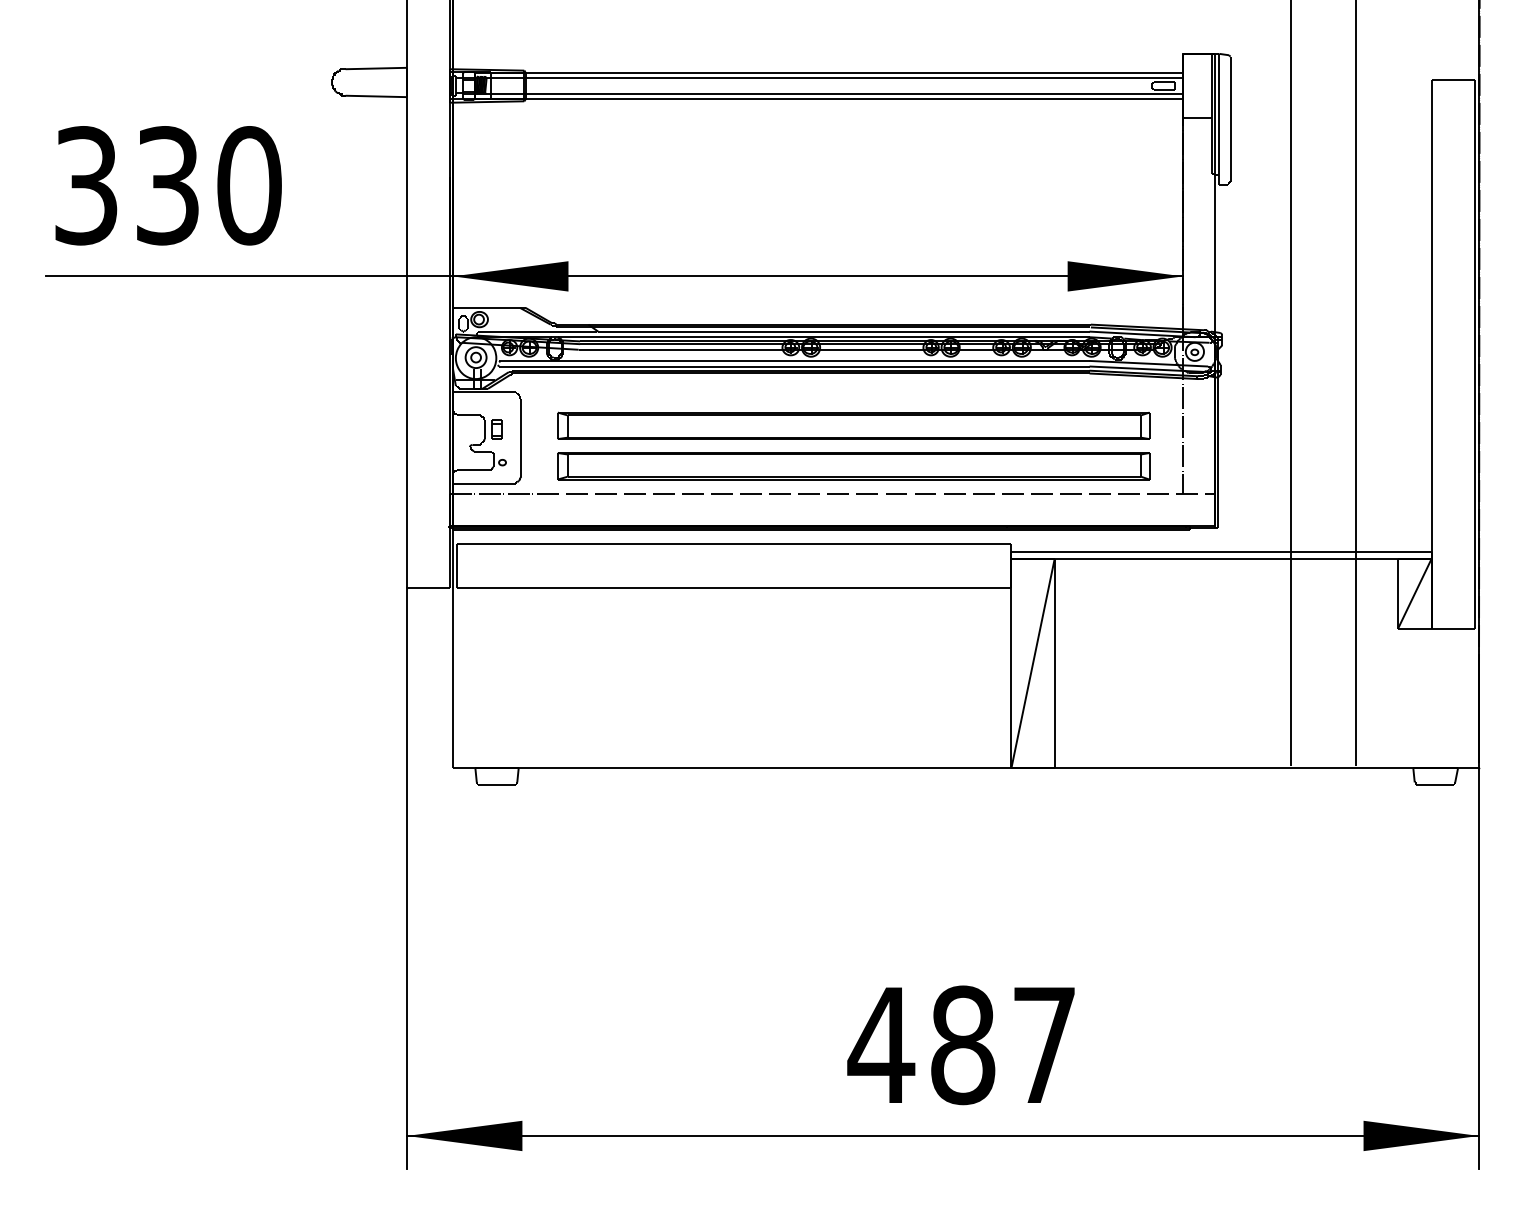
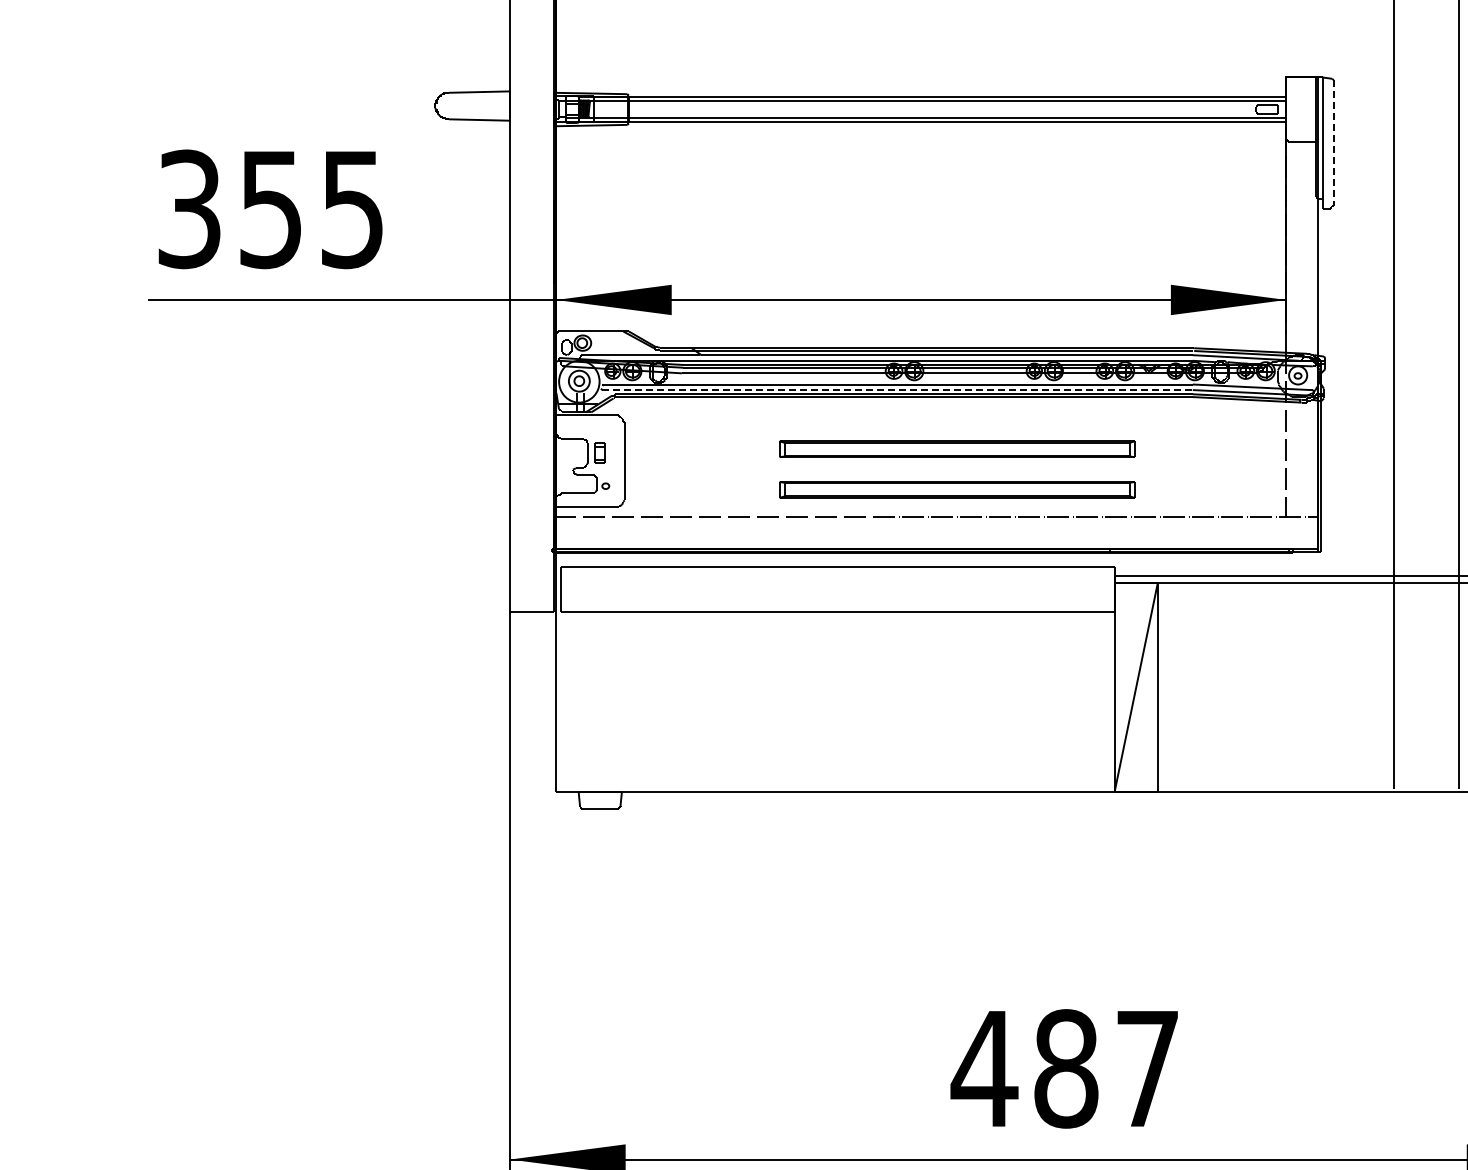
line: (1230, 118) -> (1333, 142), solid -> dashed
text: (209, 185) -> (312, 209), 330 -> 355
line: (794, 366) -> (897, 390), solid -> dashed
part: (853, 425) -> (956, 449), size x0.6
part: (853, 466) -> (956, 490), size x0.6

